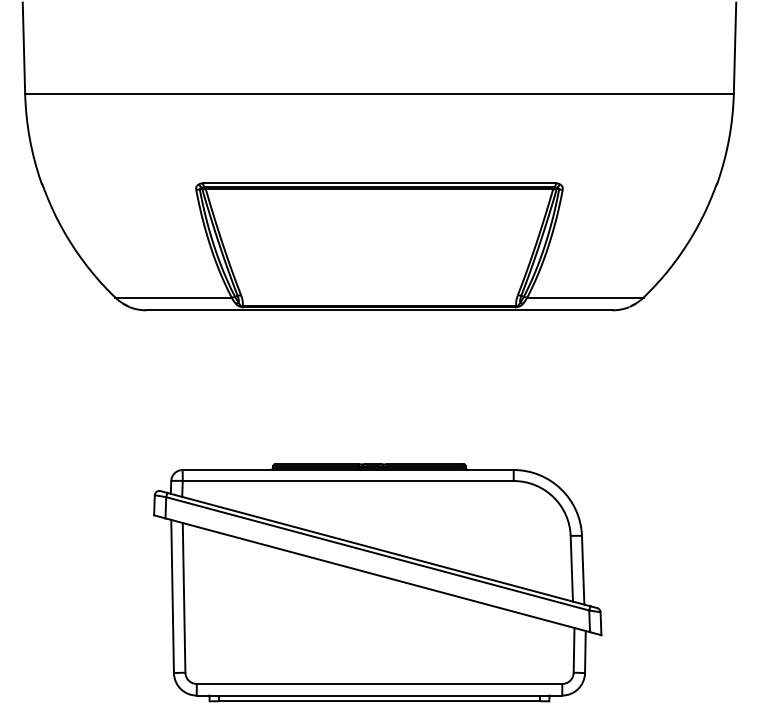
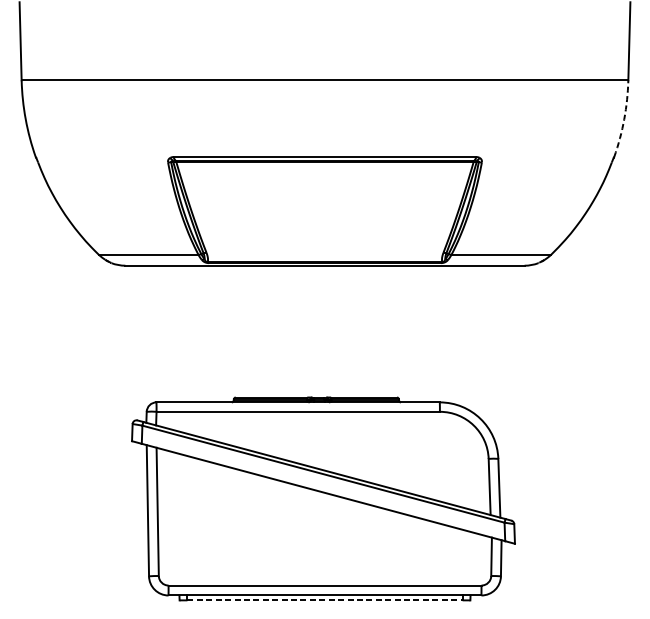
arc: (729, 139) -> (624, 119), solid -> dashed
line: (379, 701) -> (325, 600), solid -> dashed

